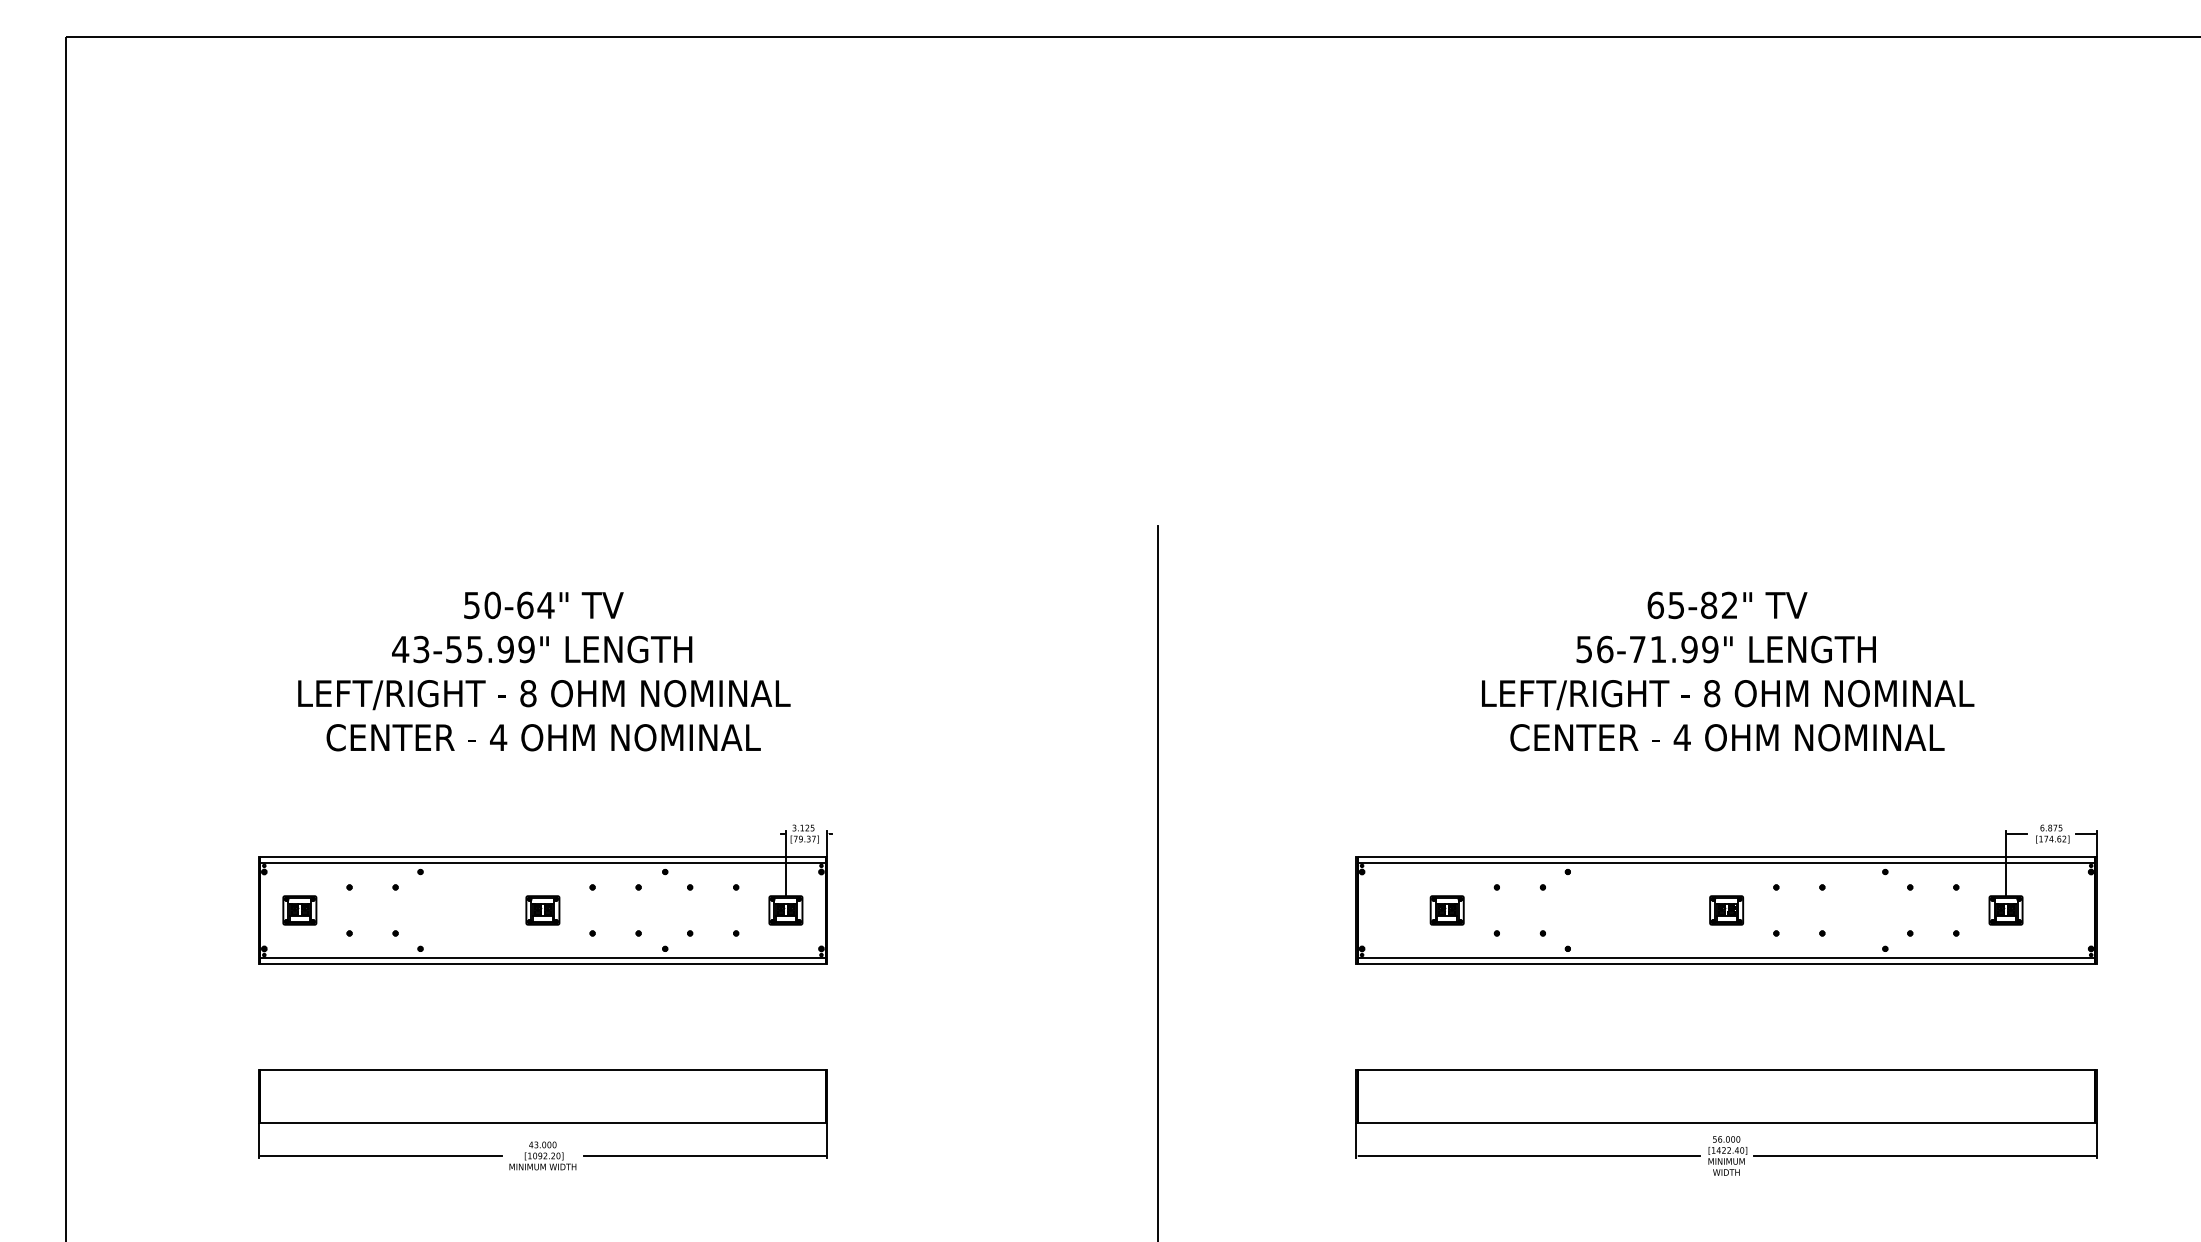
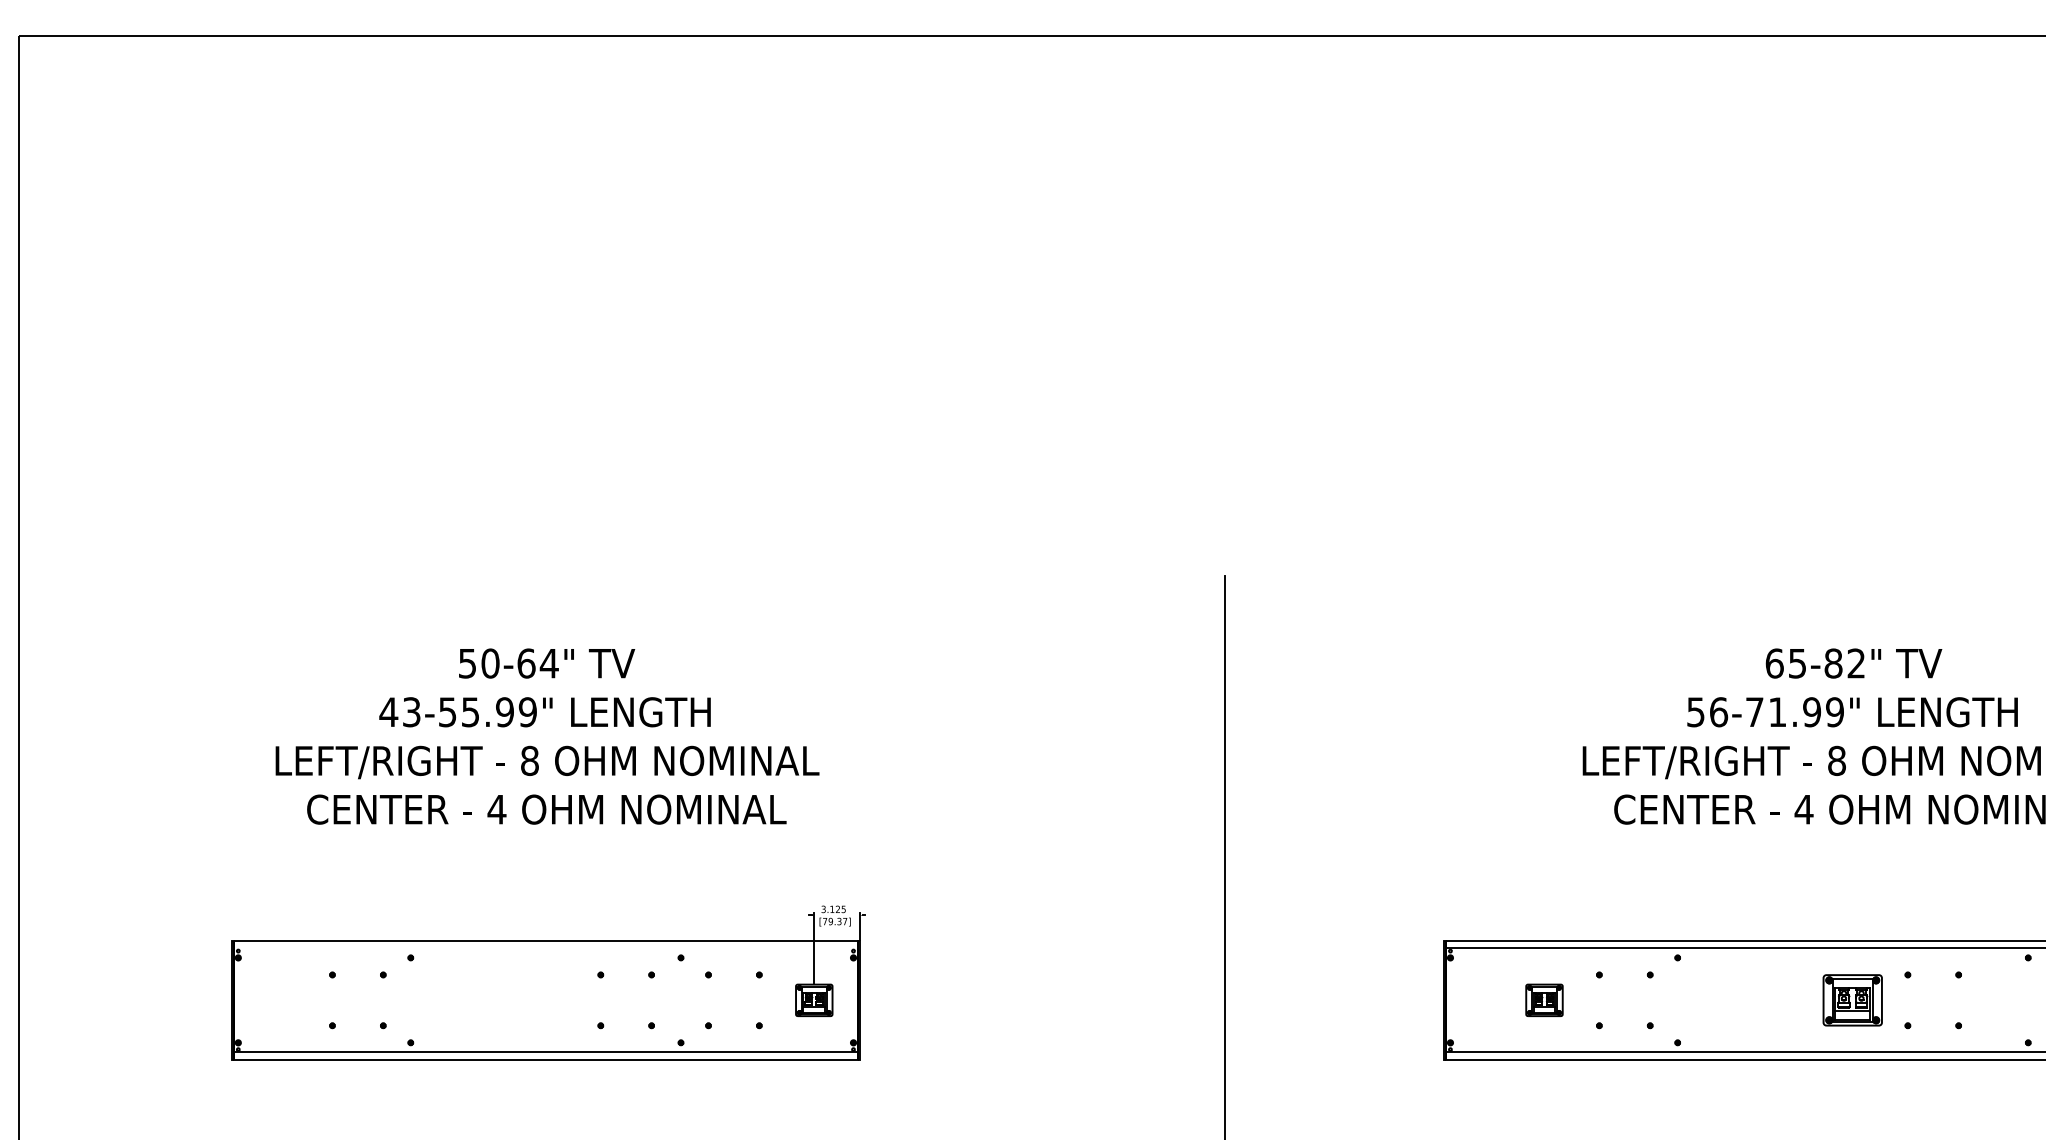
line: (542, 863) -> (545, 948), removed
part: (299, 910) -> (277, 1000), removed
part: (542, 910) -> (545, 1000), removed
part: (1726, 910) -> (1852, 1000), size x1.6

